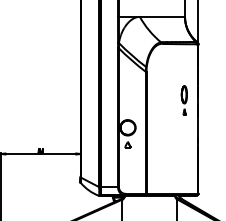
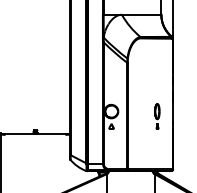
part: (183, 100) -> (156, 116), moved

